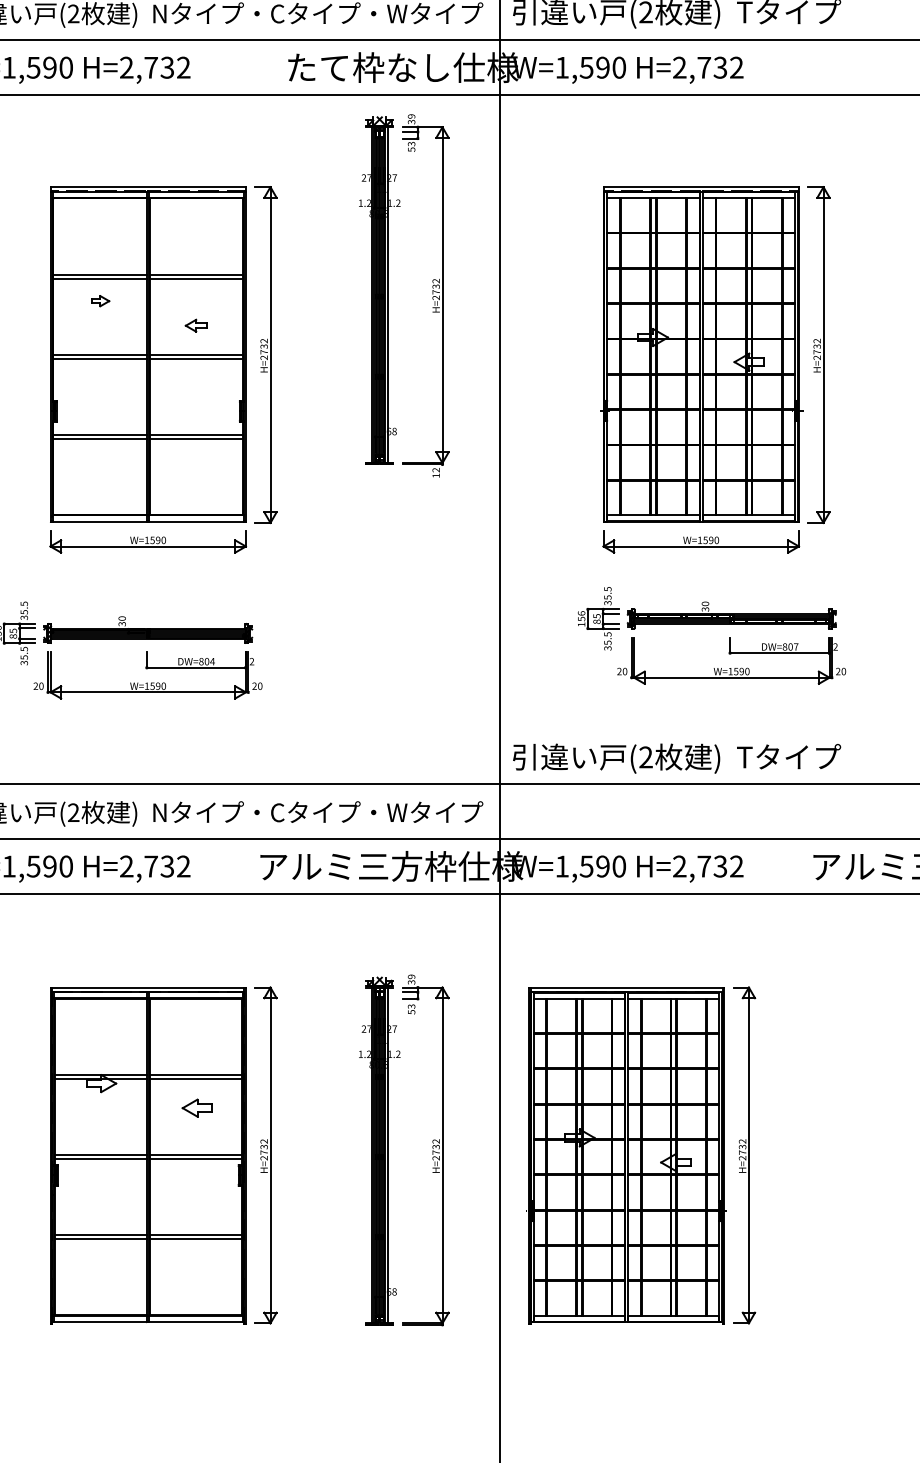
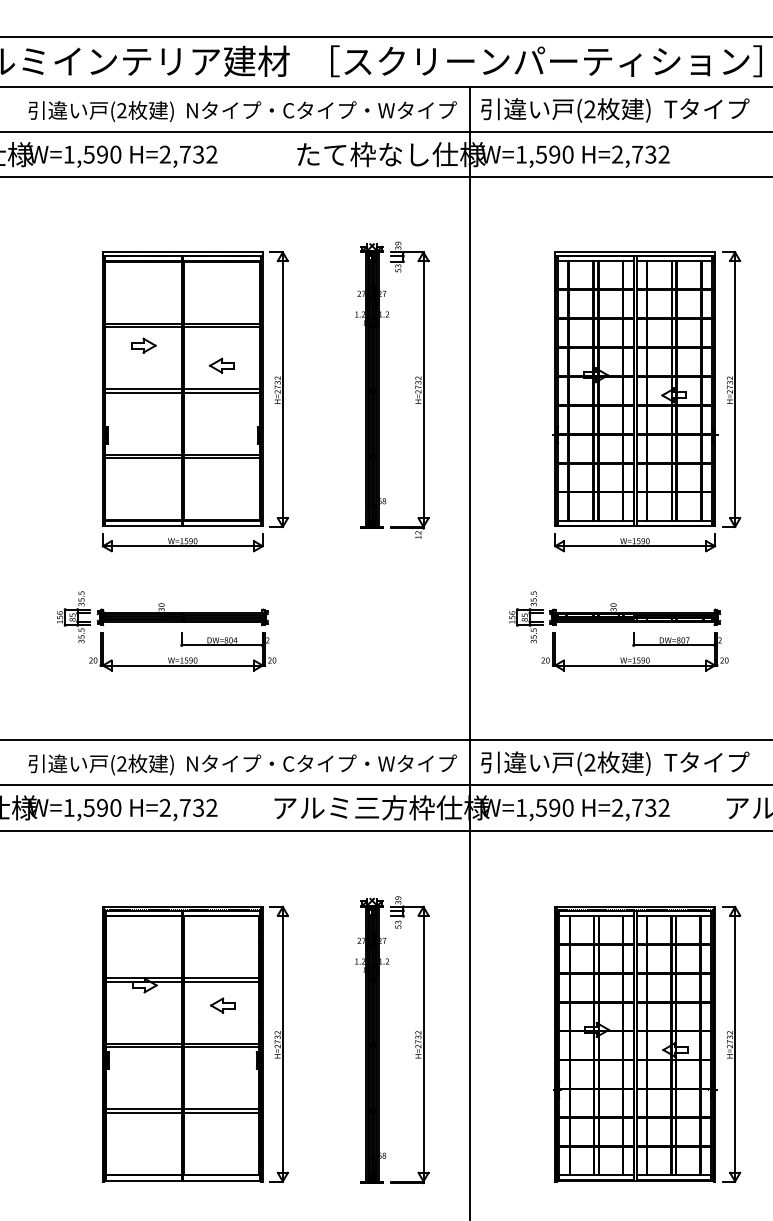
part: (388, 294) -> (379, 389), moved
part: (100, 301) -> (143, 345), size x1.67
part: (195, 325) -> (221, 365), size x1.43
part: (711, 625) -> (618, 622), moved
text: (677, 758) -> (615, 763), moved
part: (641, 1154) -> (647, 1043), moved

